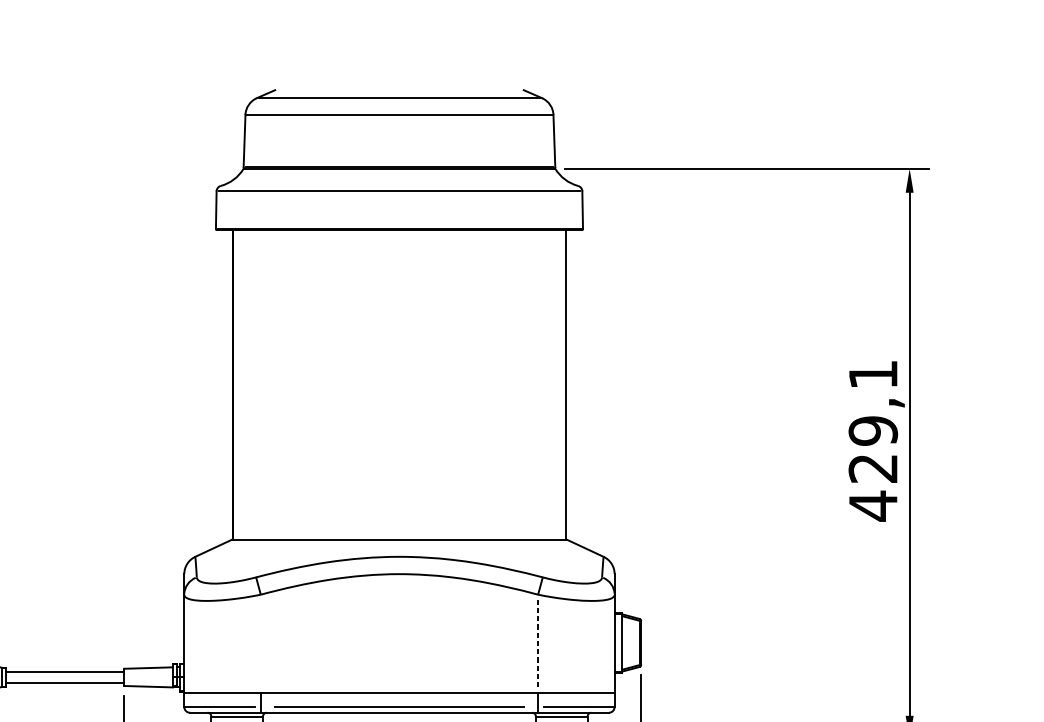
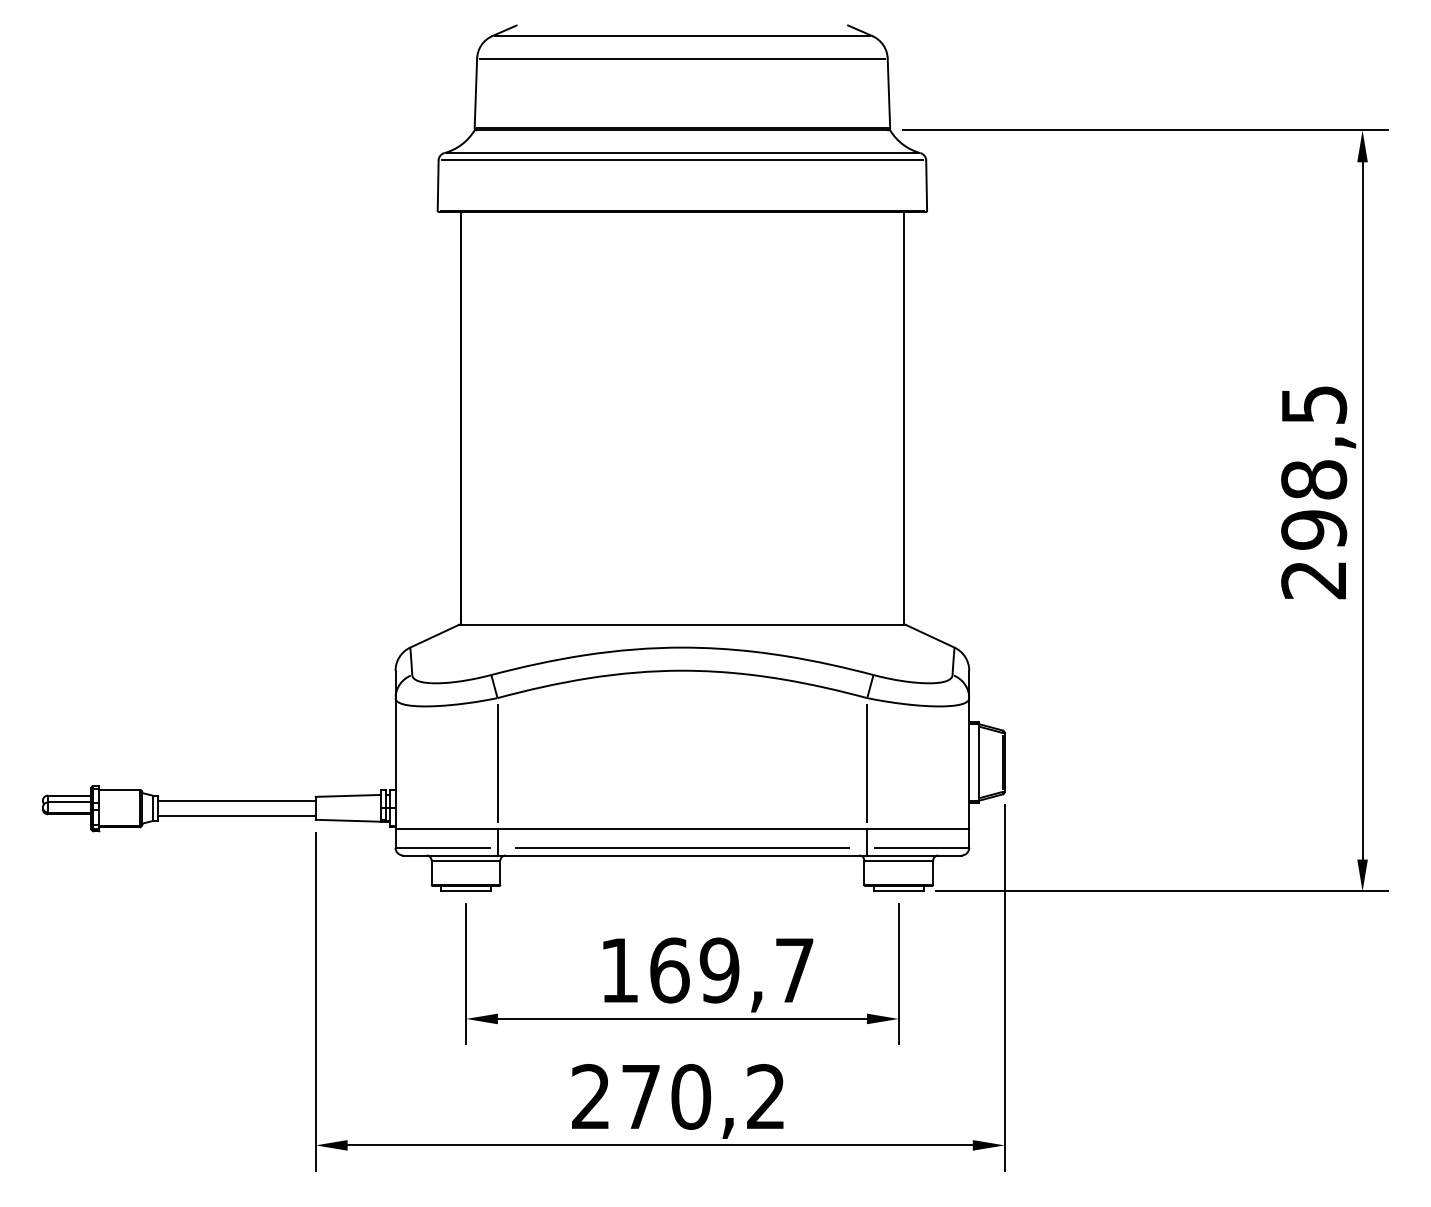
line: (399, 186) -> (682, 153), added
text: (873, 441) -> (1314, 493), 429,1 -> 298,5
line: (260, 643) -> (497, 763), added
line: (538, 643) -> (867, 763), dashed -> solid

